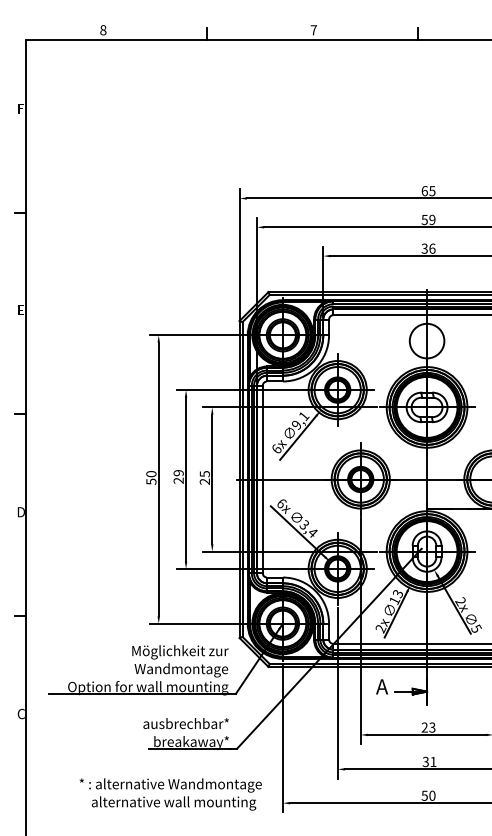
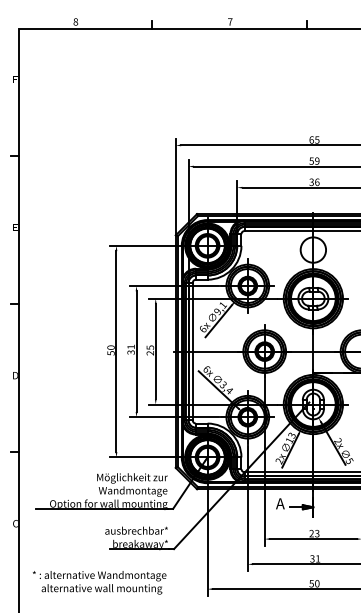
text: (178, 476) -> (130, 349), 29 -> 31
text: (170, 794) -> (99, 582), moved

